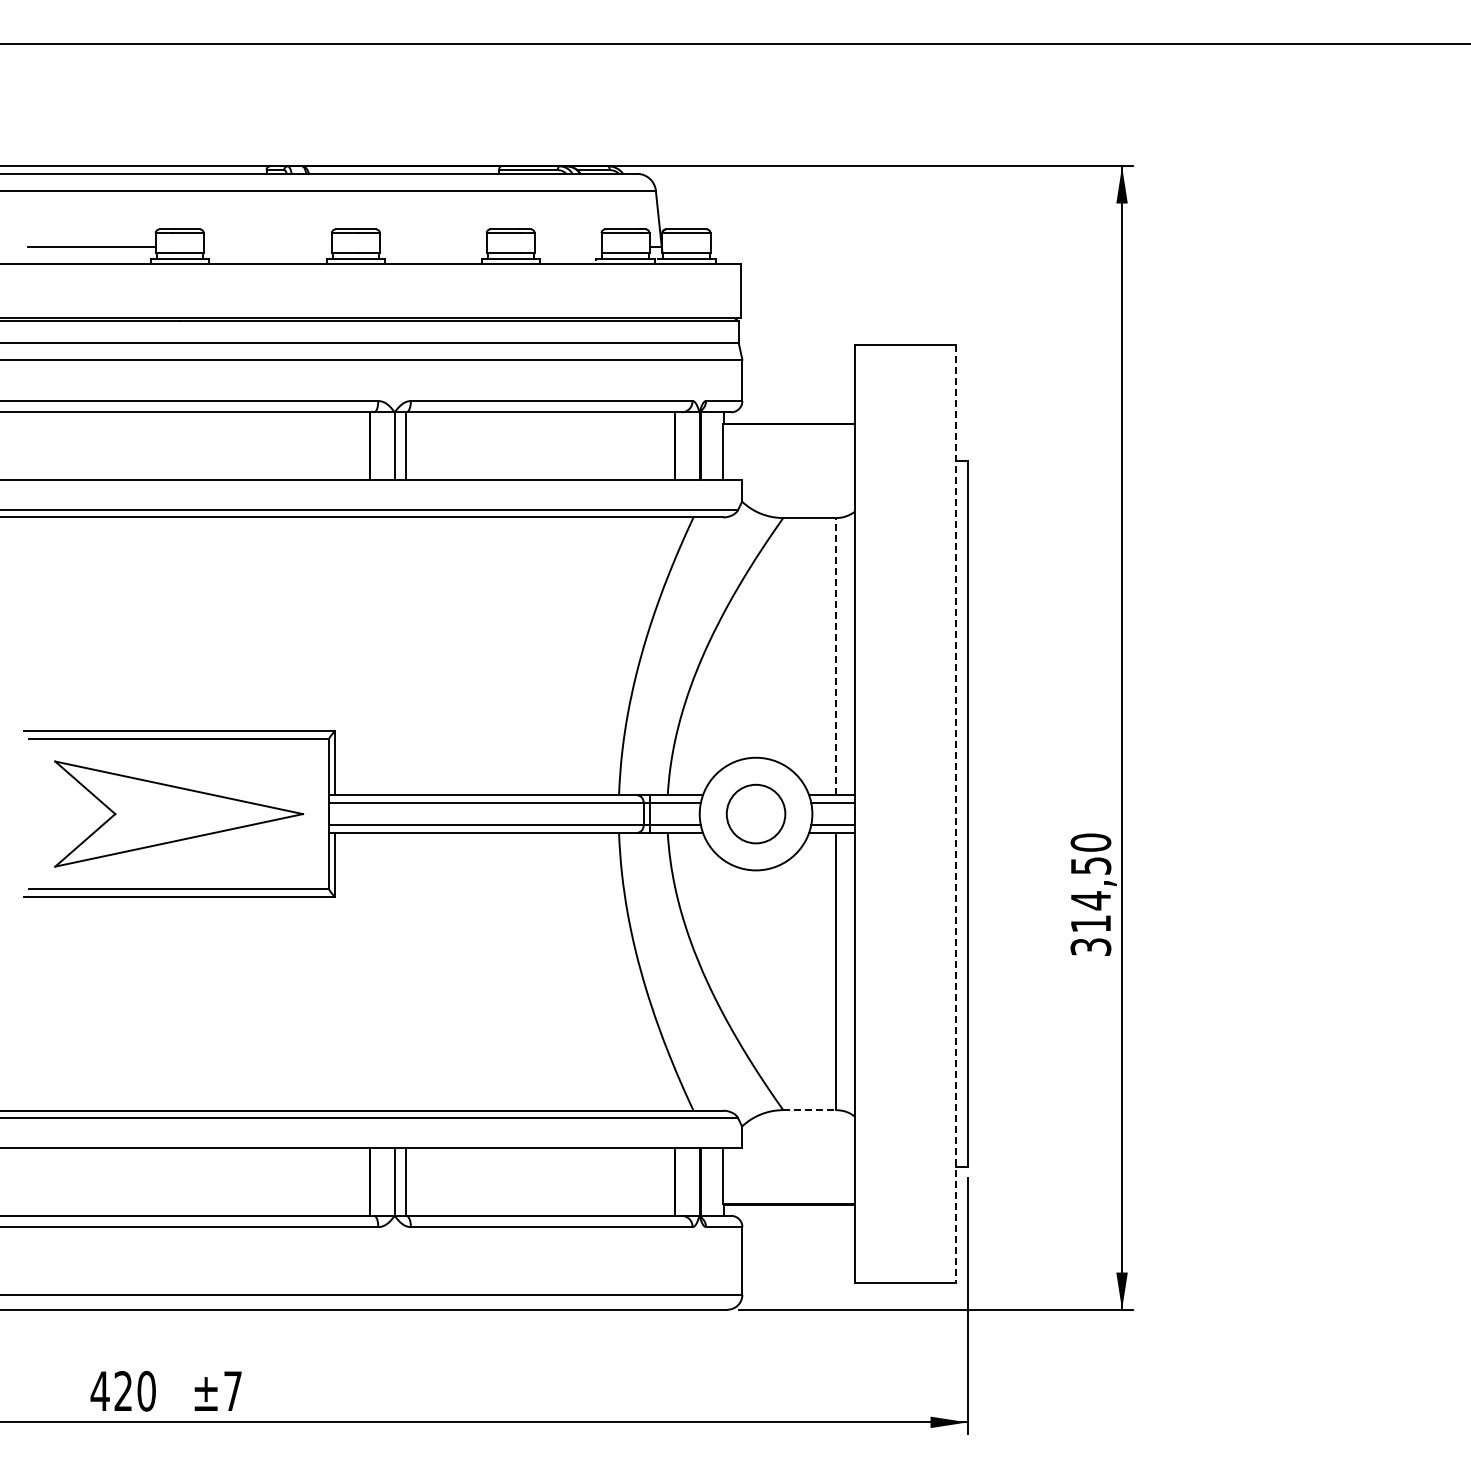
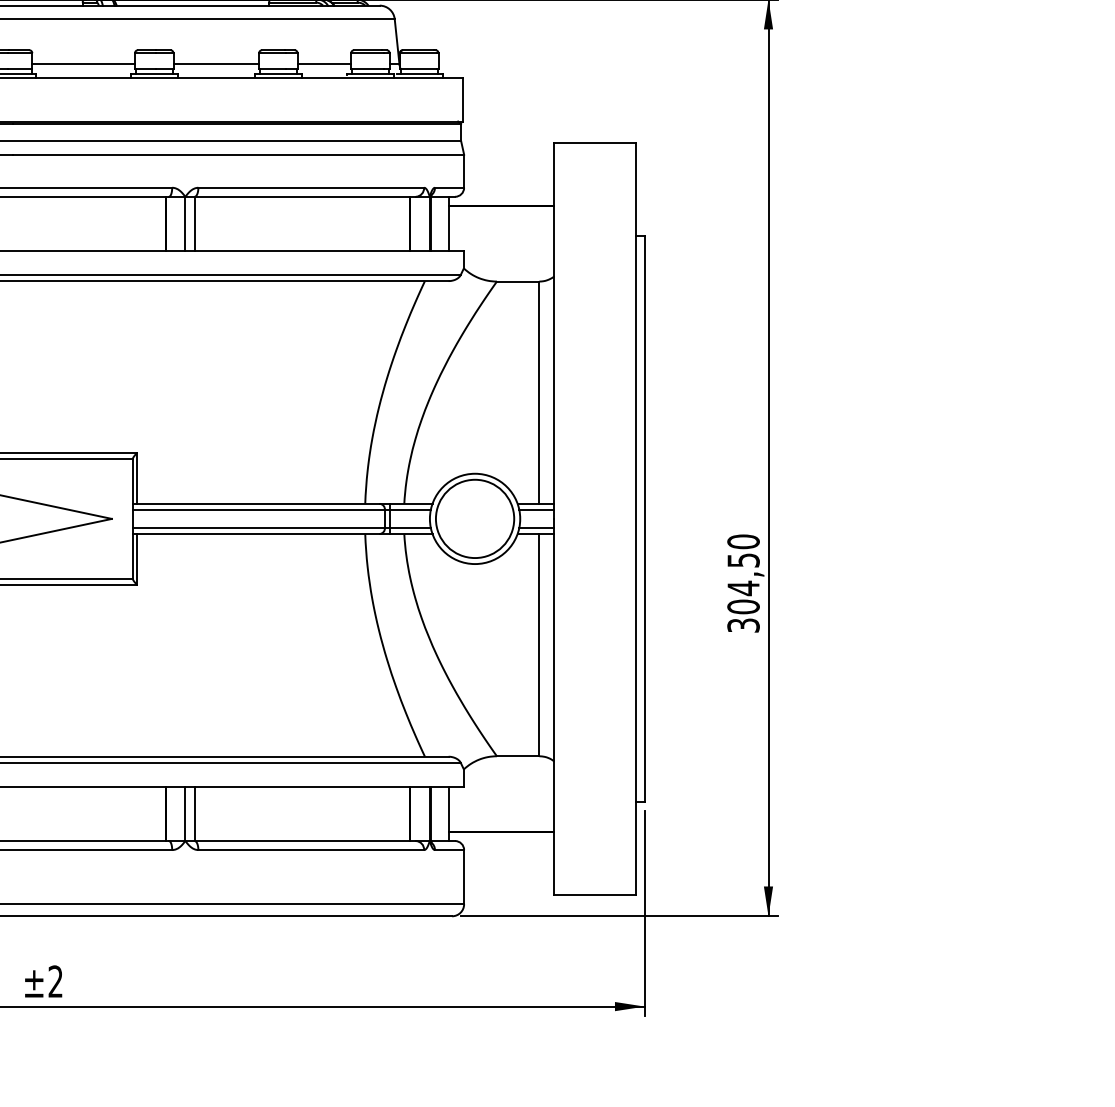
line: (267, 247) -> (83, 64), added
line: (432, 247) -> (215, 64), added
line: (567, 247) -> (323, 64), added
line: (836, 656) -> (539, 392), dashed -> solid
circle: (755, 813) -> (474, 518), size x1.67
line: (956, 814) -> (635, 519), dashed -> solid
text: (1090, 923) -> (743, 606), 314,50 -> 304,50
line: (810, 1110) -> (518, 756), dashed -> solid
text: (232, 1390) -> (55, 981), ±7 -> ±2

